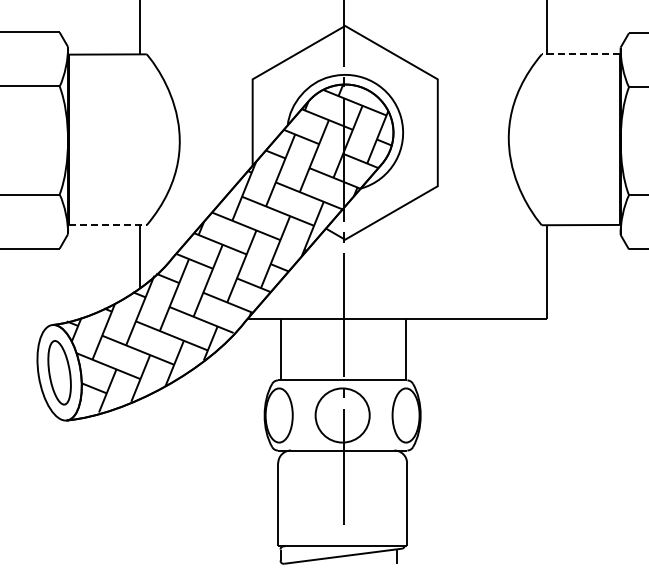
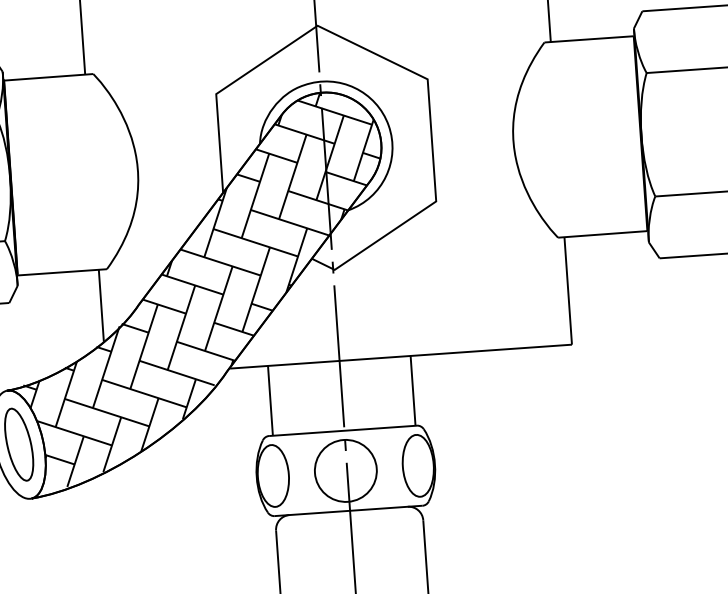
line: (580, 54) -> (588, 39), dashed -> solid
line: (108, 225) -> (63, 272), dashed -> solid

